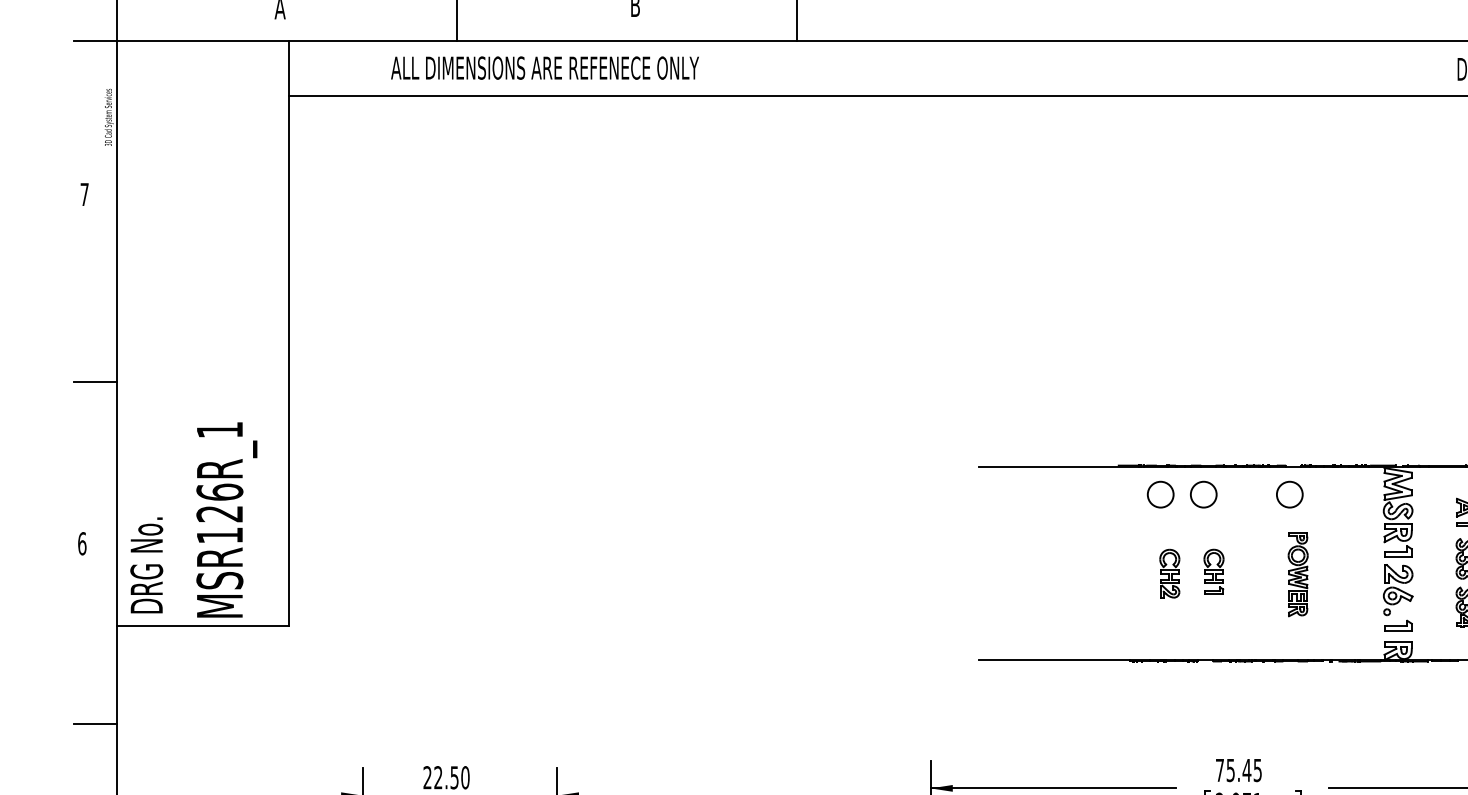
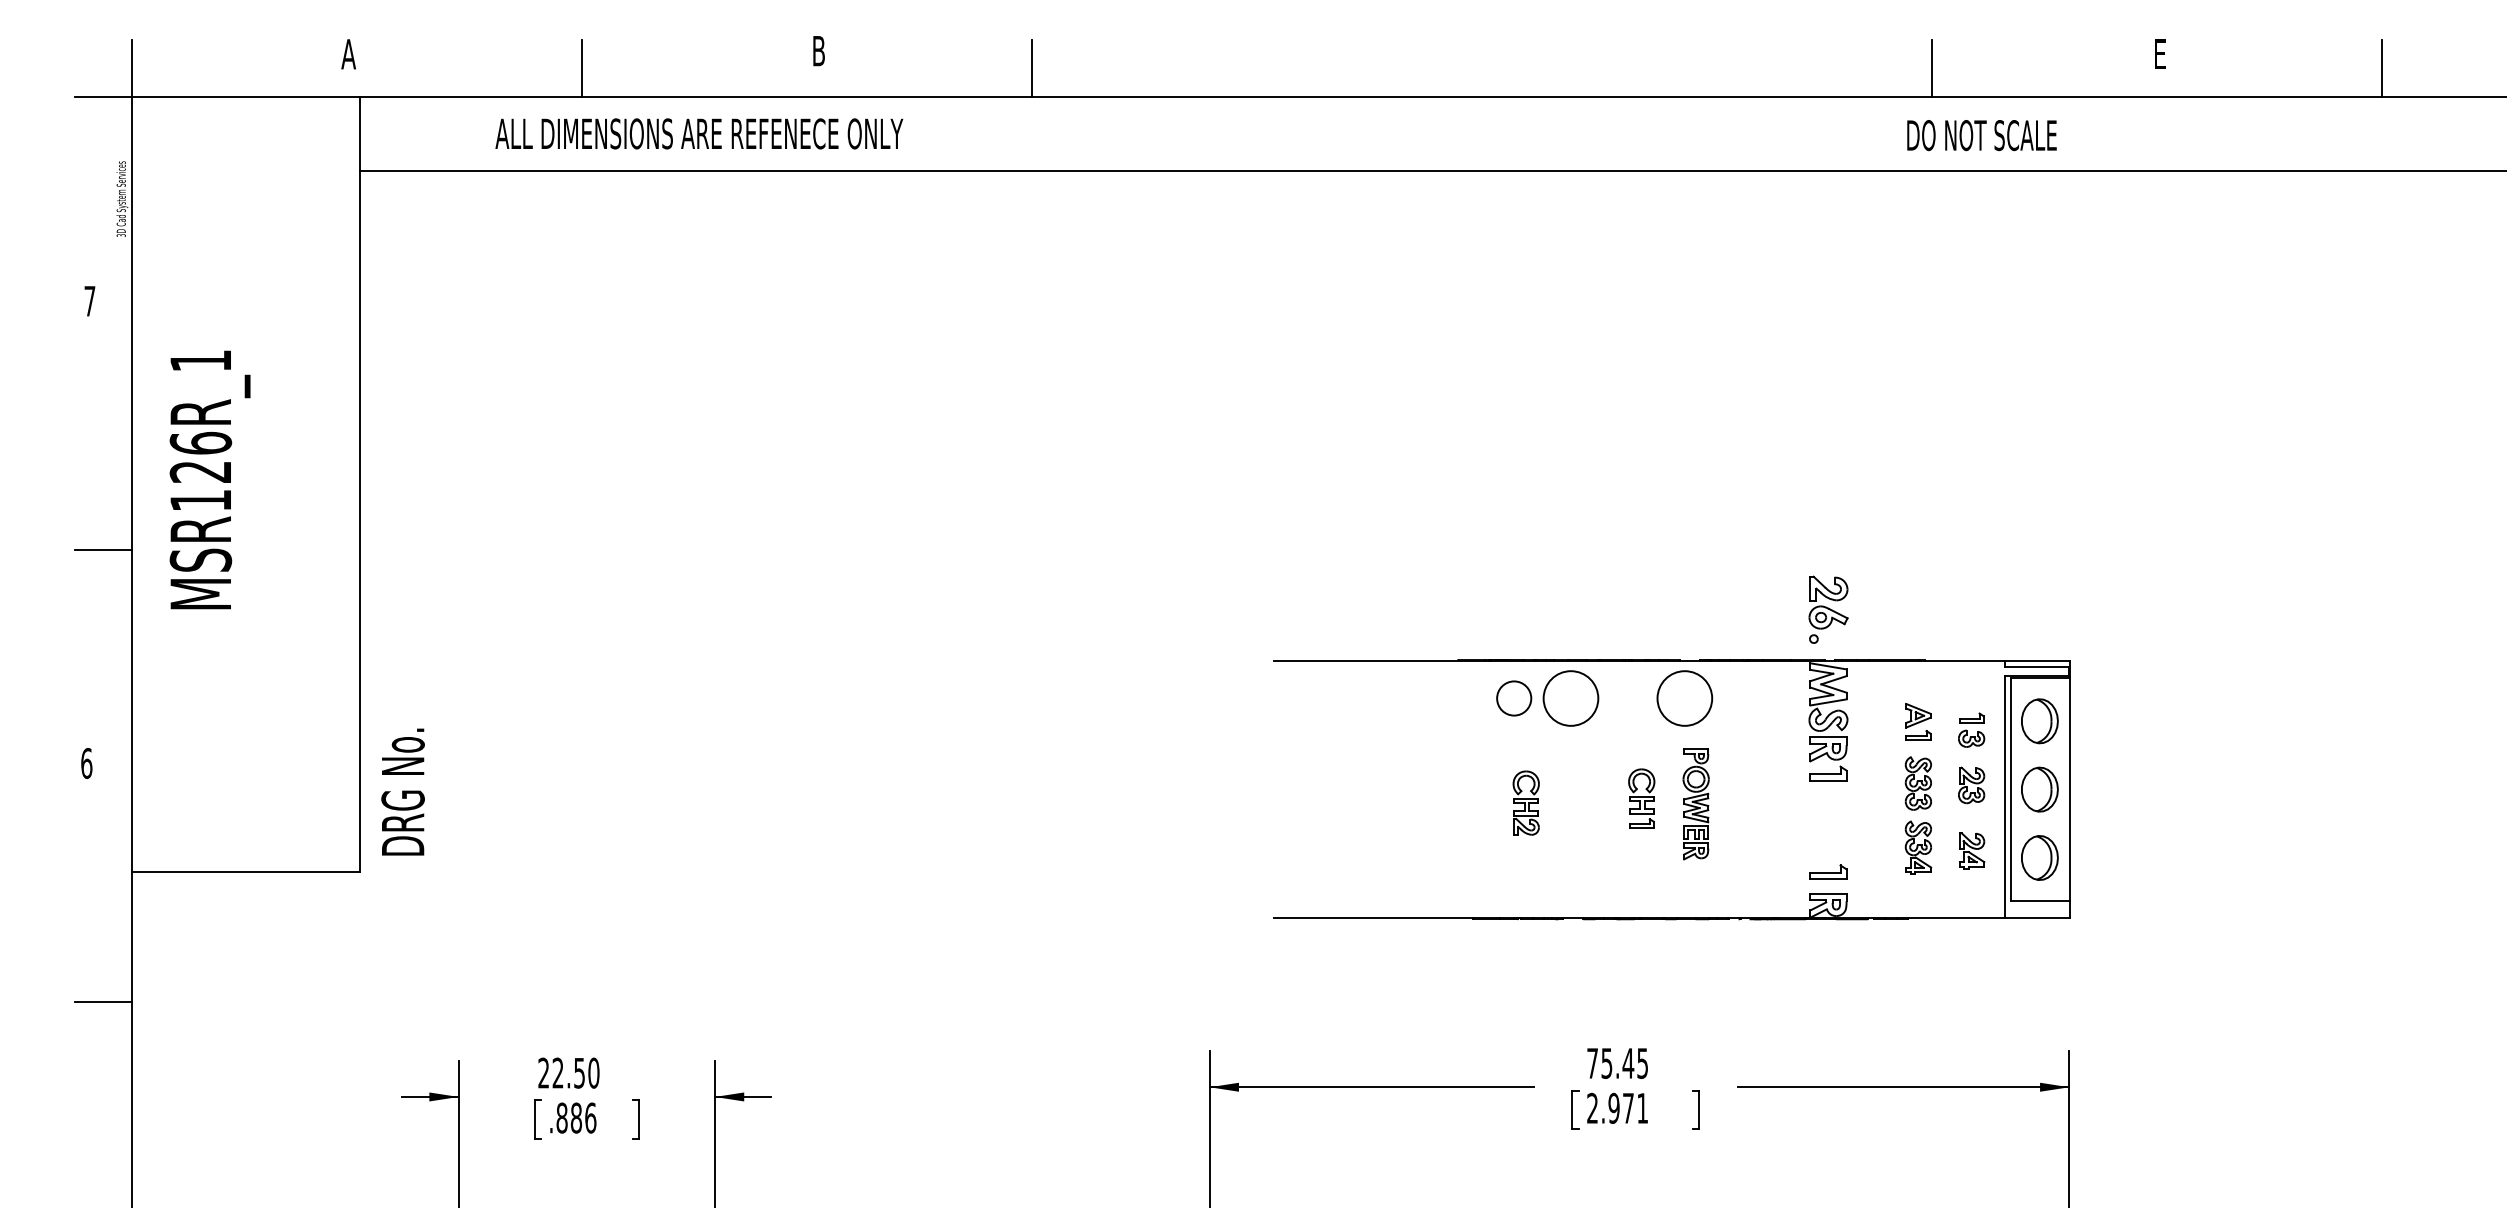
circle: (1204, 494) -> (1571, 698), size x1.6
circle: (1290, 494) -> (1685, 698), size x1.6
text: (226, 519) -> (209, 479), moved
text: (146, 564) -> (402, 791), moved
part: (1213, 571) -> (1641, 798), moved
part: (1398, 589) -> (1828, 609), moved

